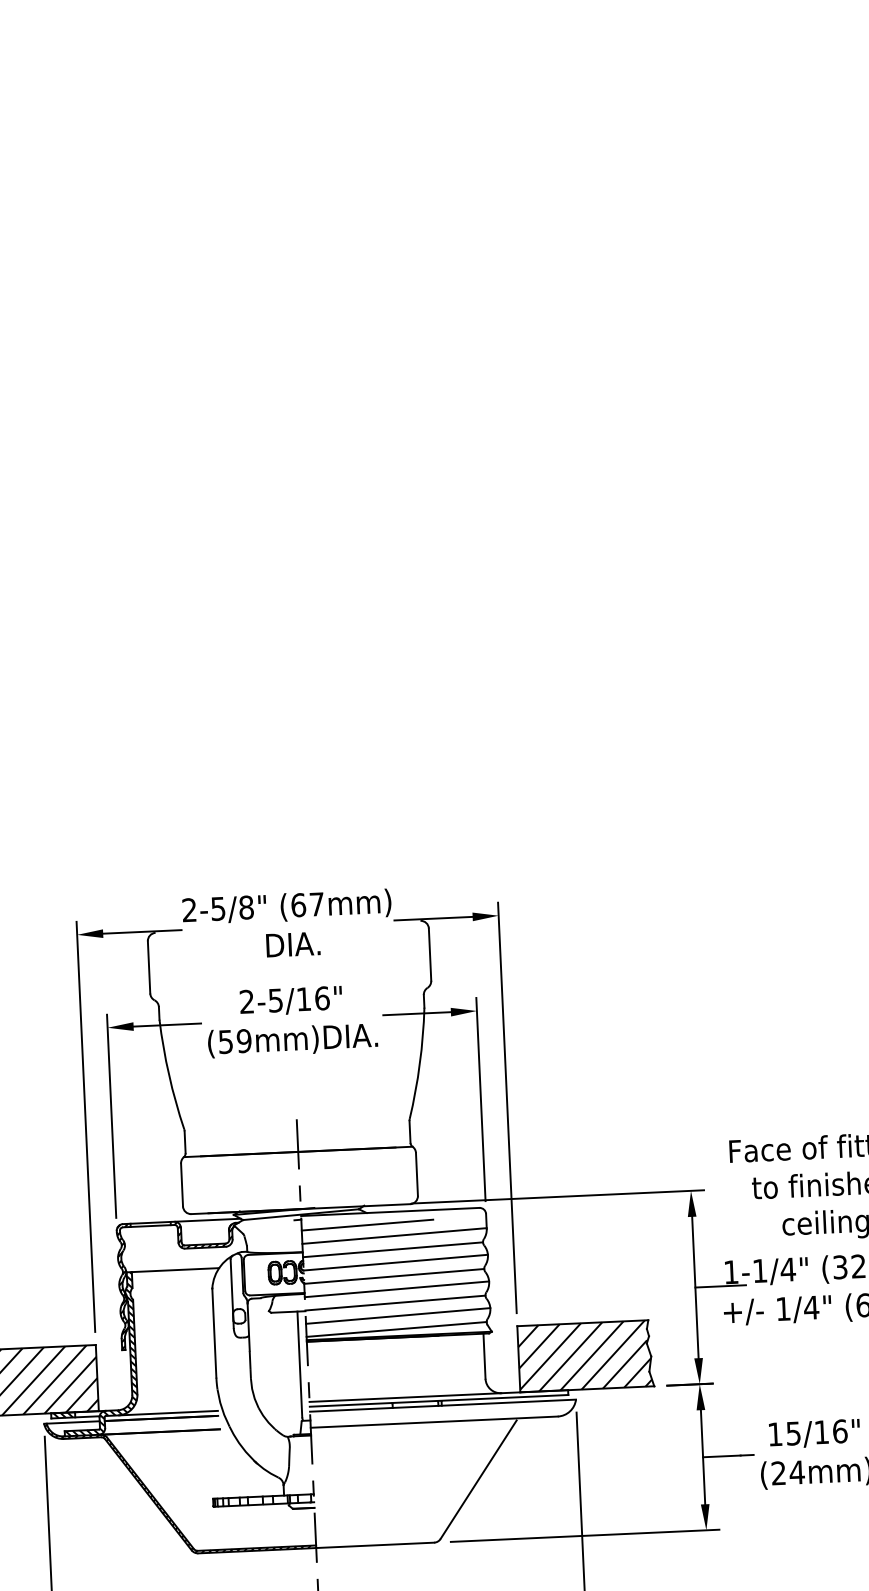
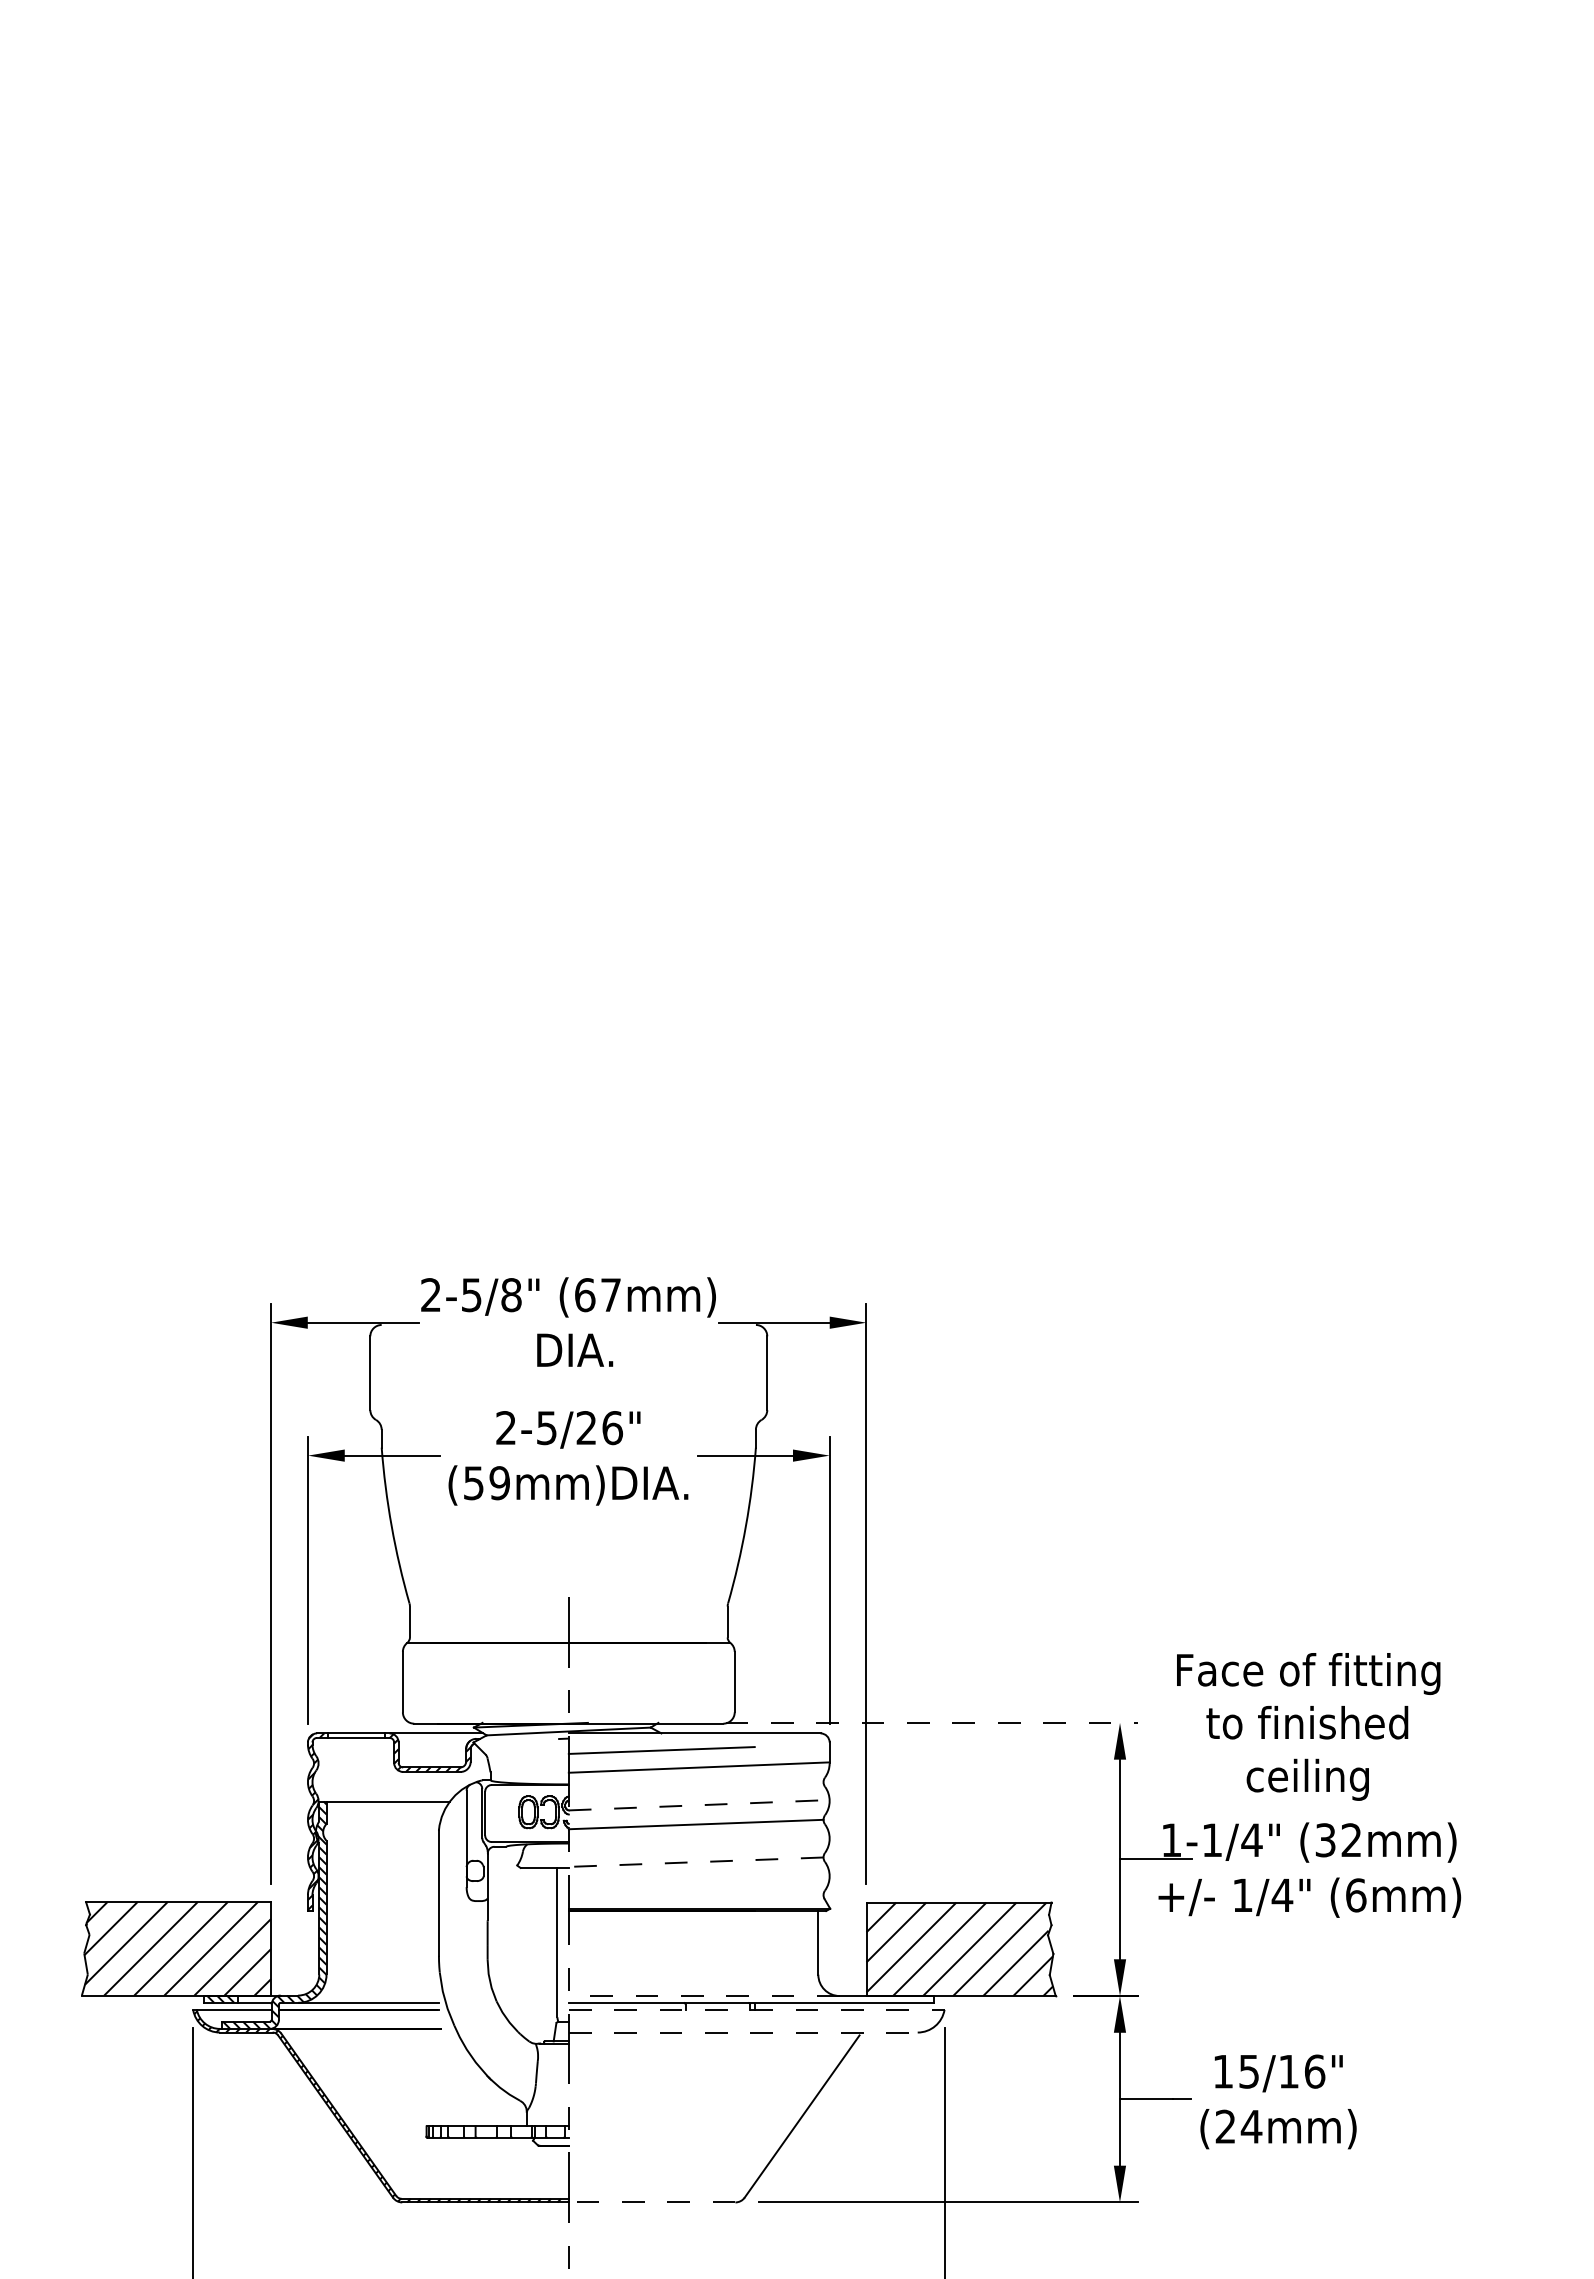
text: (303, 998) -> (585, 1427), 2-5/16" -> 2-5/26"
line: (558, 1196) -> (932, 1722), solid -> dashed
line: (392, 1249) -> (695, 1786), removed
line: (395, 1262) -> (699, 1805), solid -> dashed
line: (396, 1289) -> (698, 1842), removed
line: (394, 1303) -> (695, 1862), solid -> dashed
line: (397, 1315) -> (698, 1880), removed
line: (396, 1329) -> (695, 1899), removed
line: (404, 1397) -> (703, 1996), solid -> dashed
line: (442, 1405) -> (756, 2009), solid -> dashed
line: (434, 1422) -> (743, 2032), solid -> dashed
line: (374, 1545) -> (651, 2202), solid -> dashed

